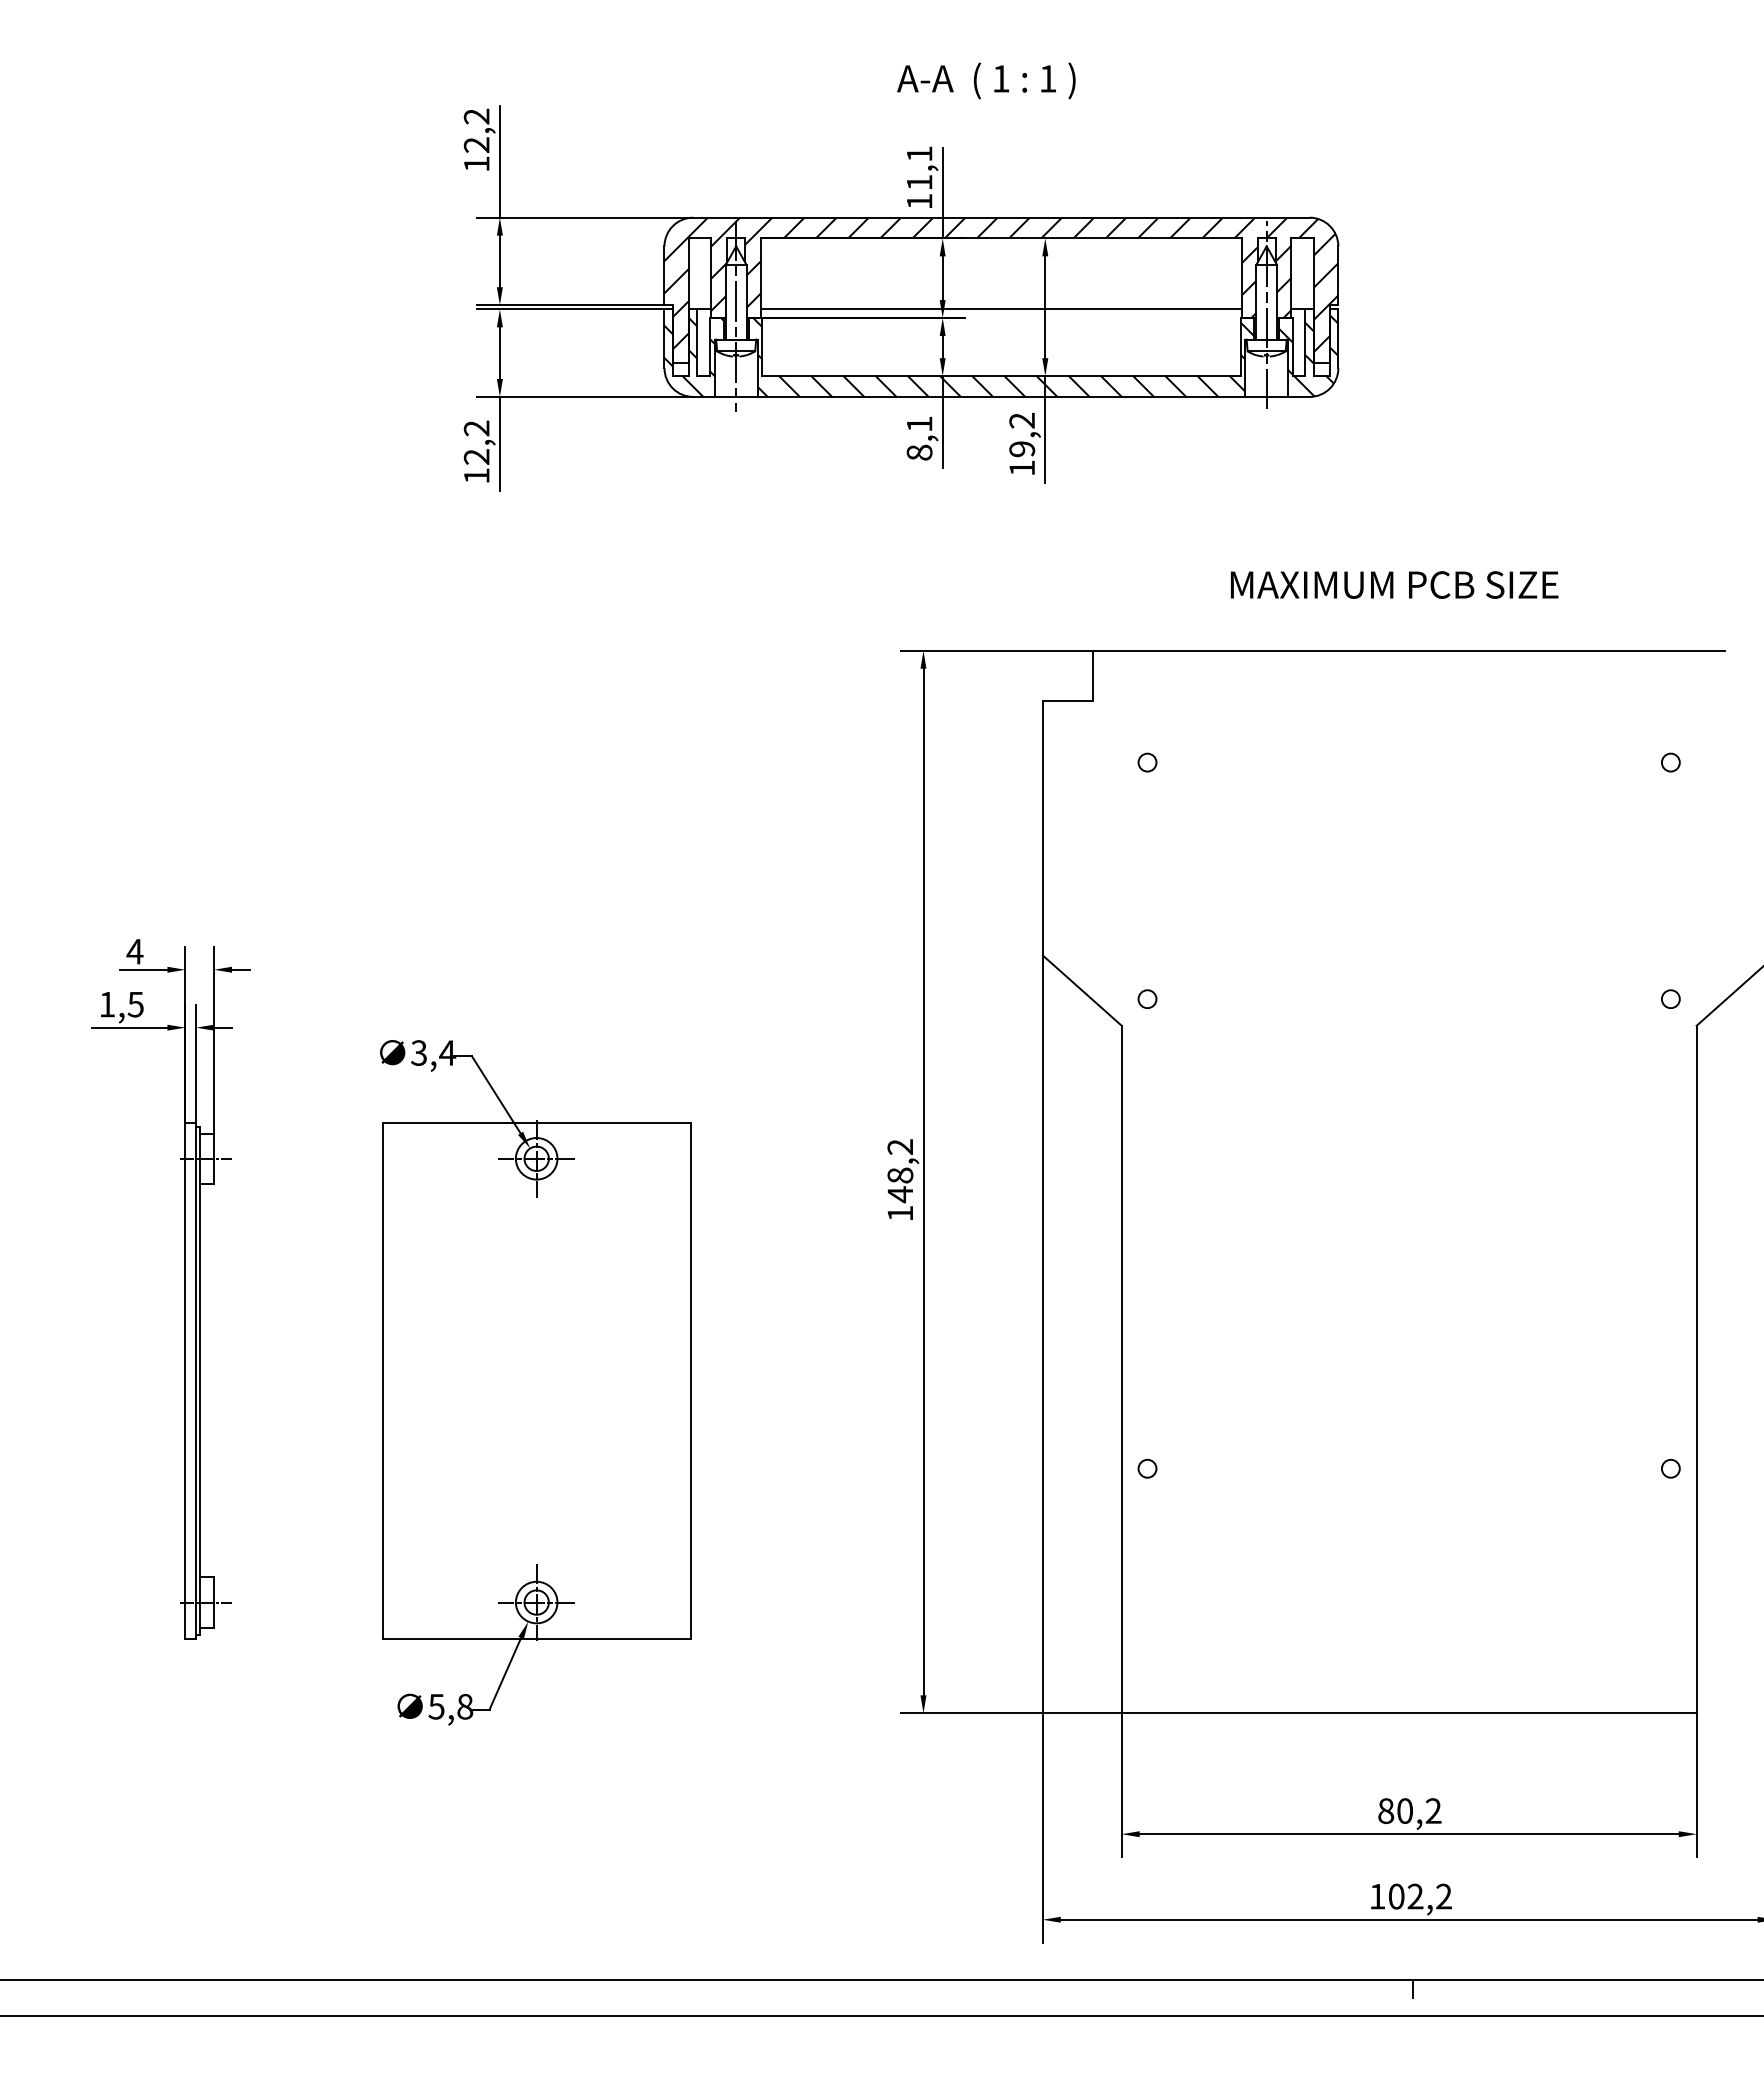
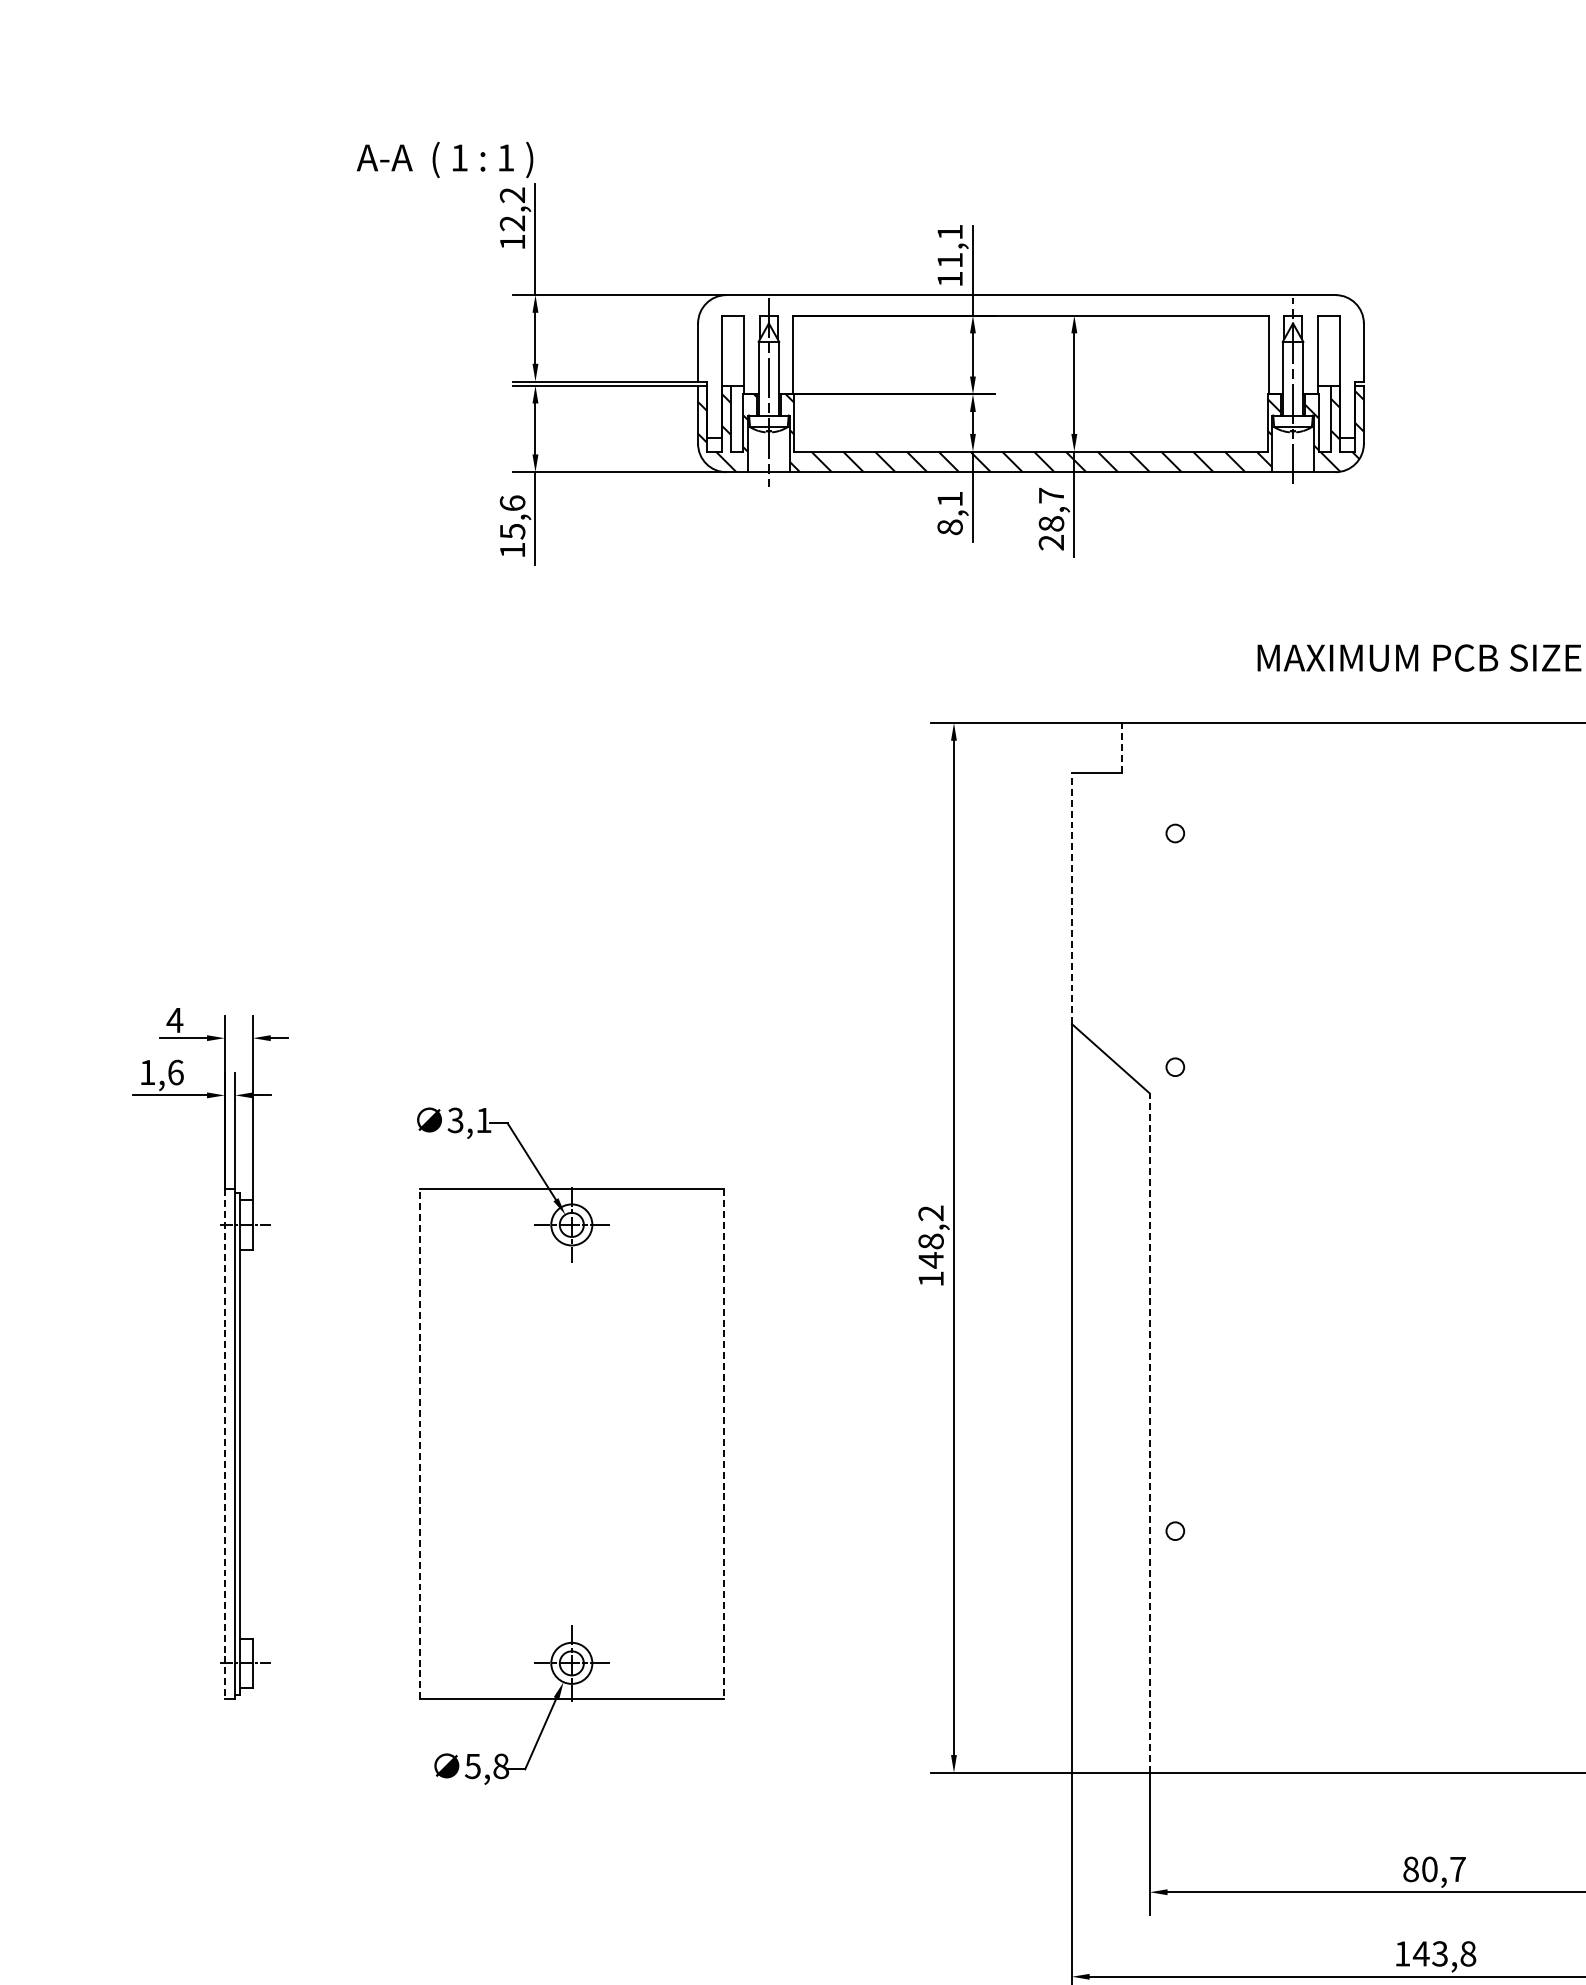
text: (986, 80) -> (445, 159), moved
hatch: (1001, 284) -> (1031, 361), removed
line: (1000, 309) -> (1030, 385), removed
text: (476, 442) -> (512, 517), 12,2 -> 15,6
text: (1022, 444) -> (1051, 519), 19,2 -> 28,7
line: (1093, 675) -> (1121, 747), solid -> dashed
line: (1042, 827) -> (1071, 897), solid -> dashed
text: (135, 1004) -> (175, 1072), 1,5 -> 1,6
text: (447, 1052) -> (483, 1119), 3,4 -> 3,1
line: (1121, 1369) -> (1149, 1433), solid -> dashed
line: (382, 1380) -> (419, 1443), solid -> dashed
line: (185, 1381) -> (224, 1444), solid -> dashed
line: (690, 1381) -> (723, 1444), solid -> dashed
text: (1433, 1810) -> (1457, 1868), 80,2 -> 80,7
text: (1419, 1896) -> (1444, 1953), 102,2 -> 143,8

